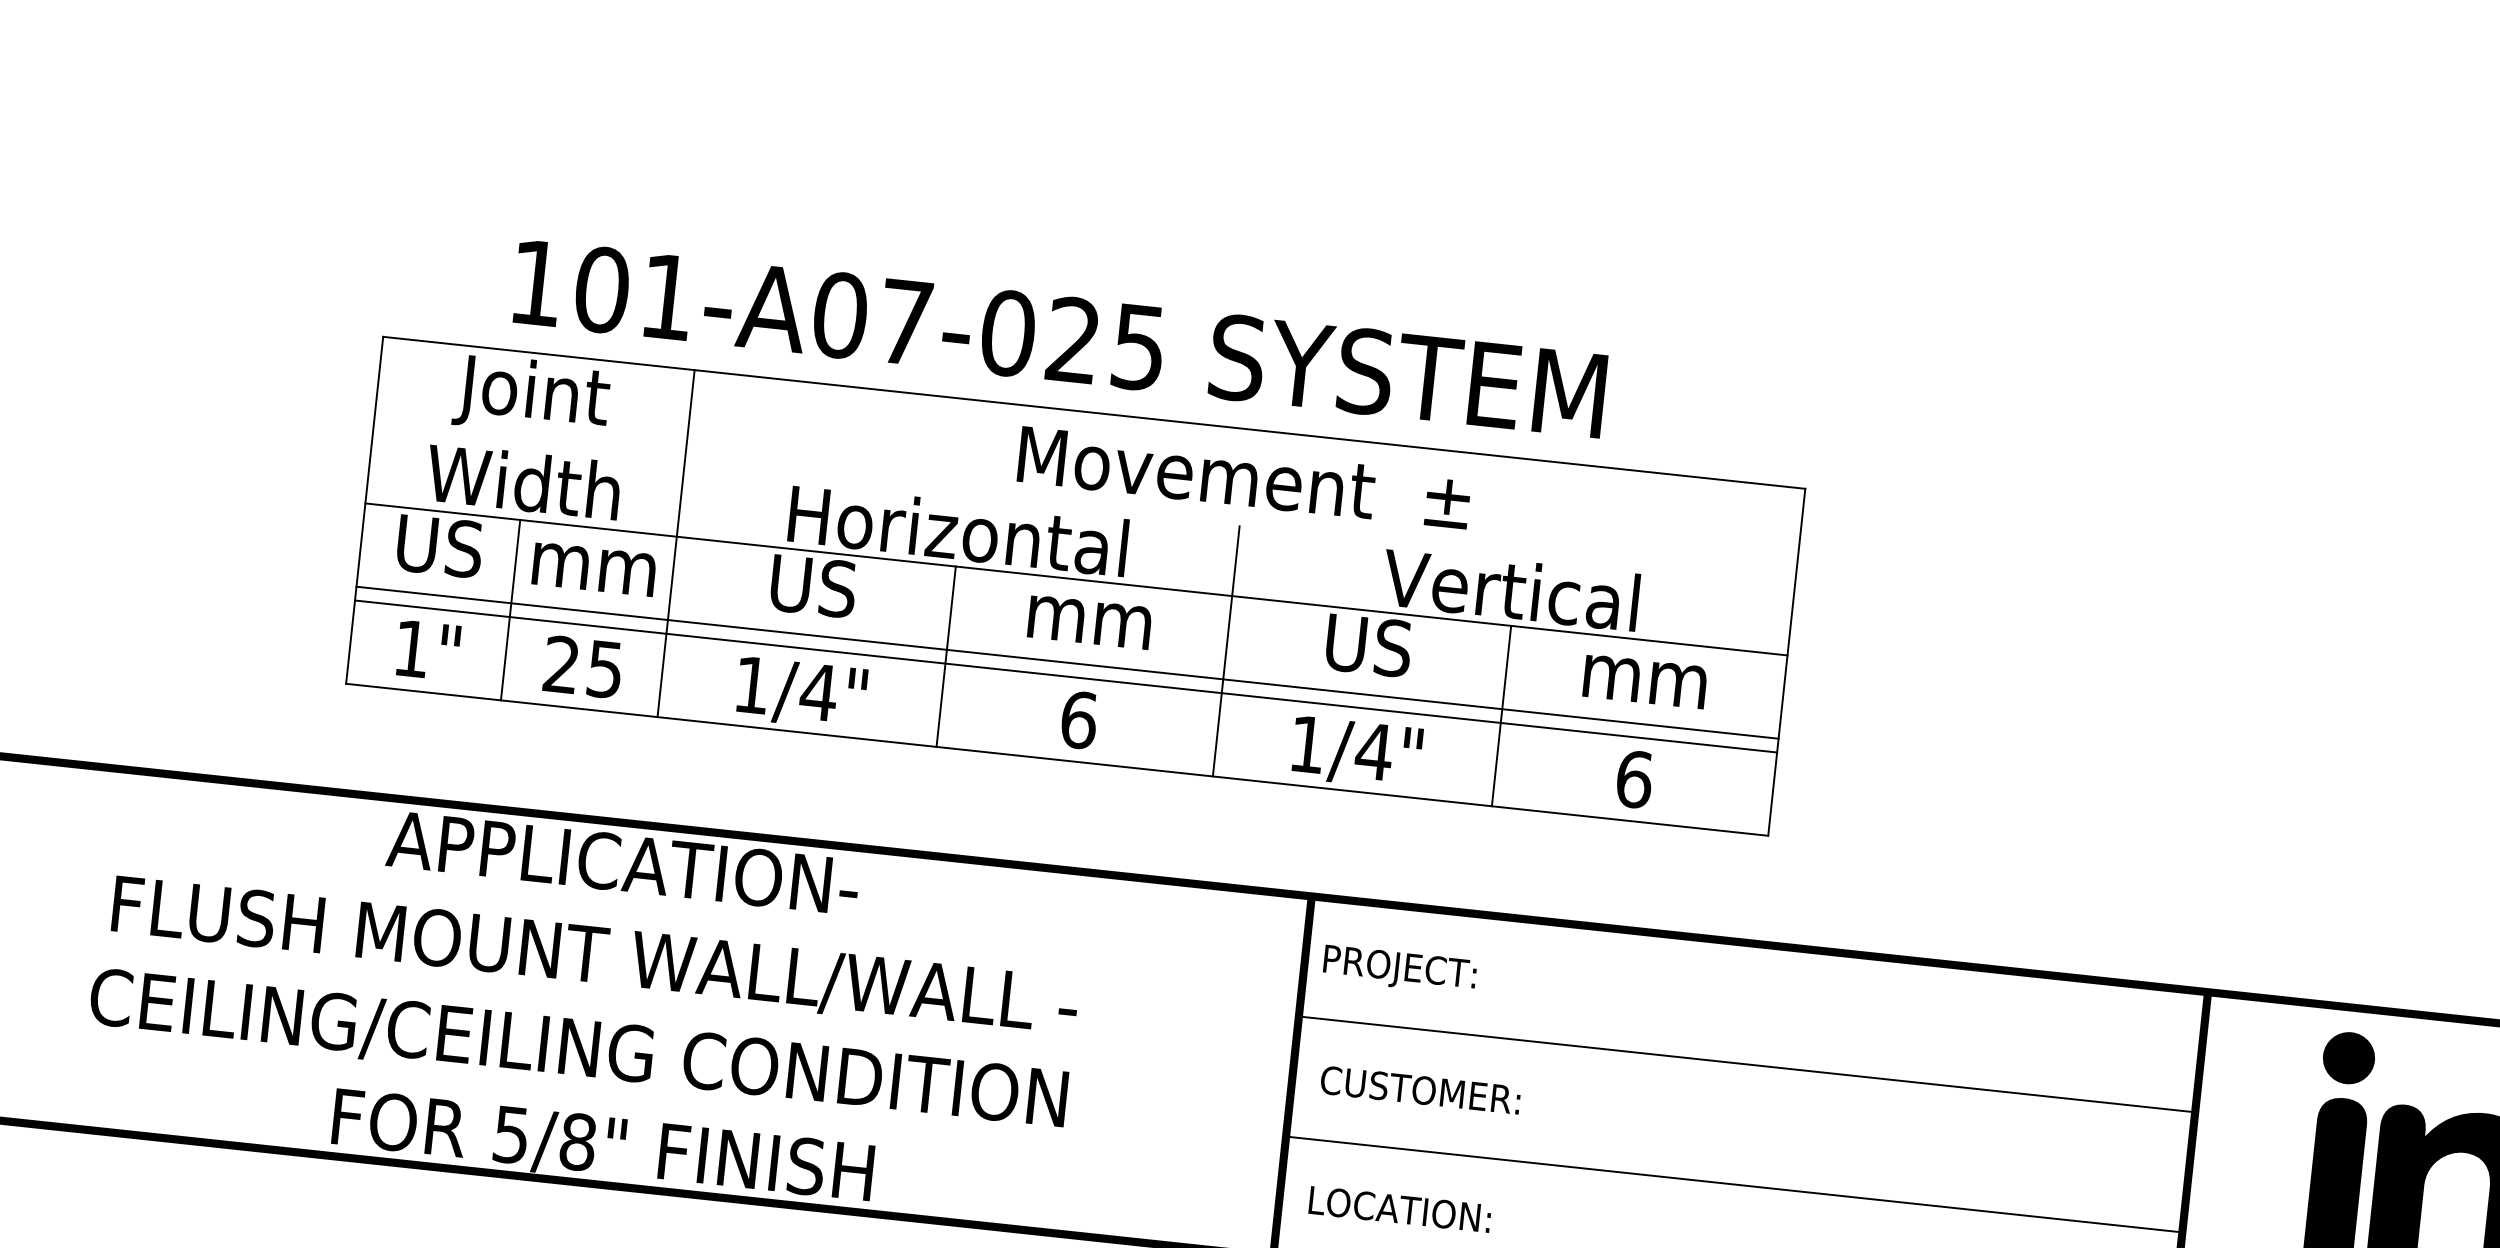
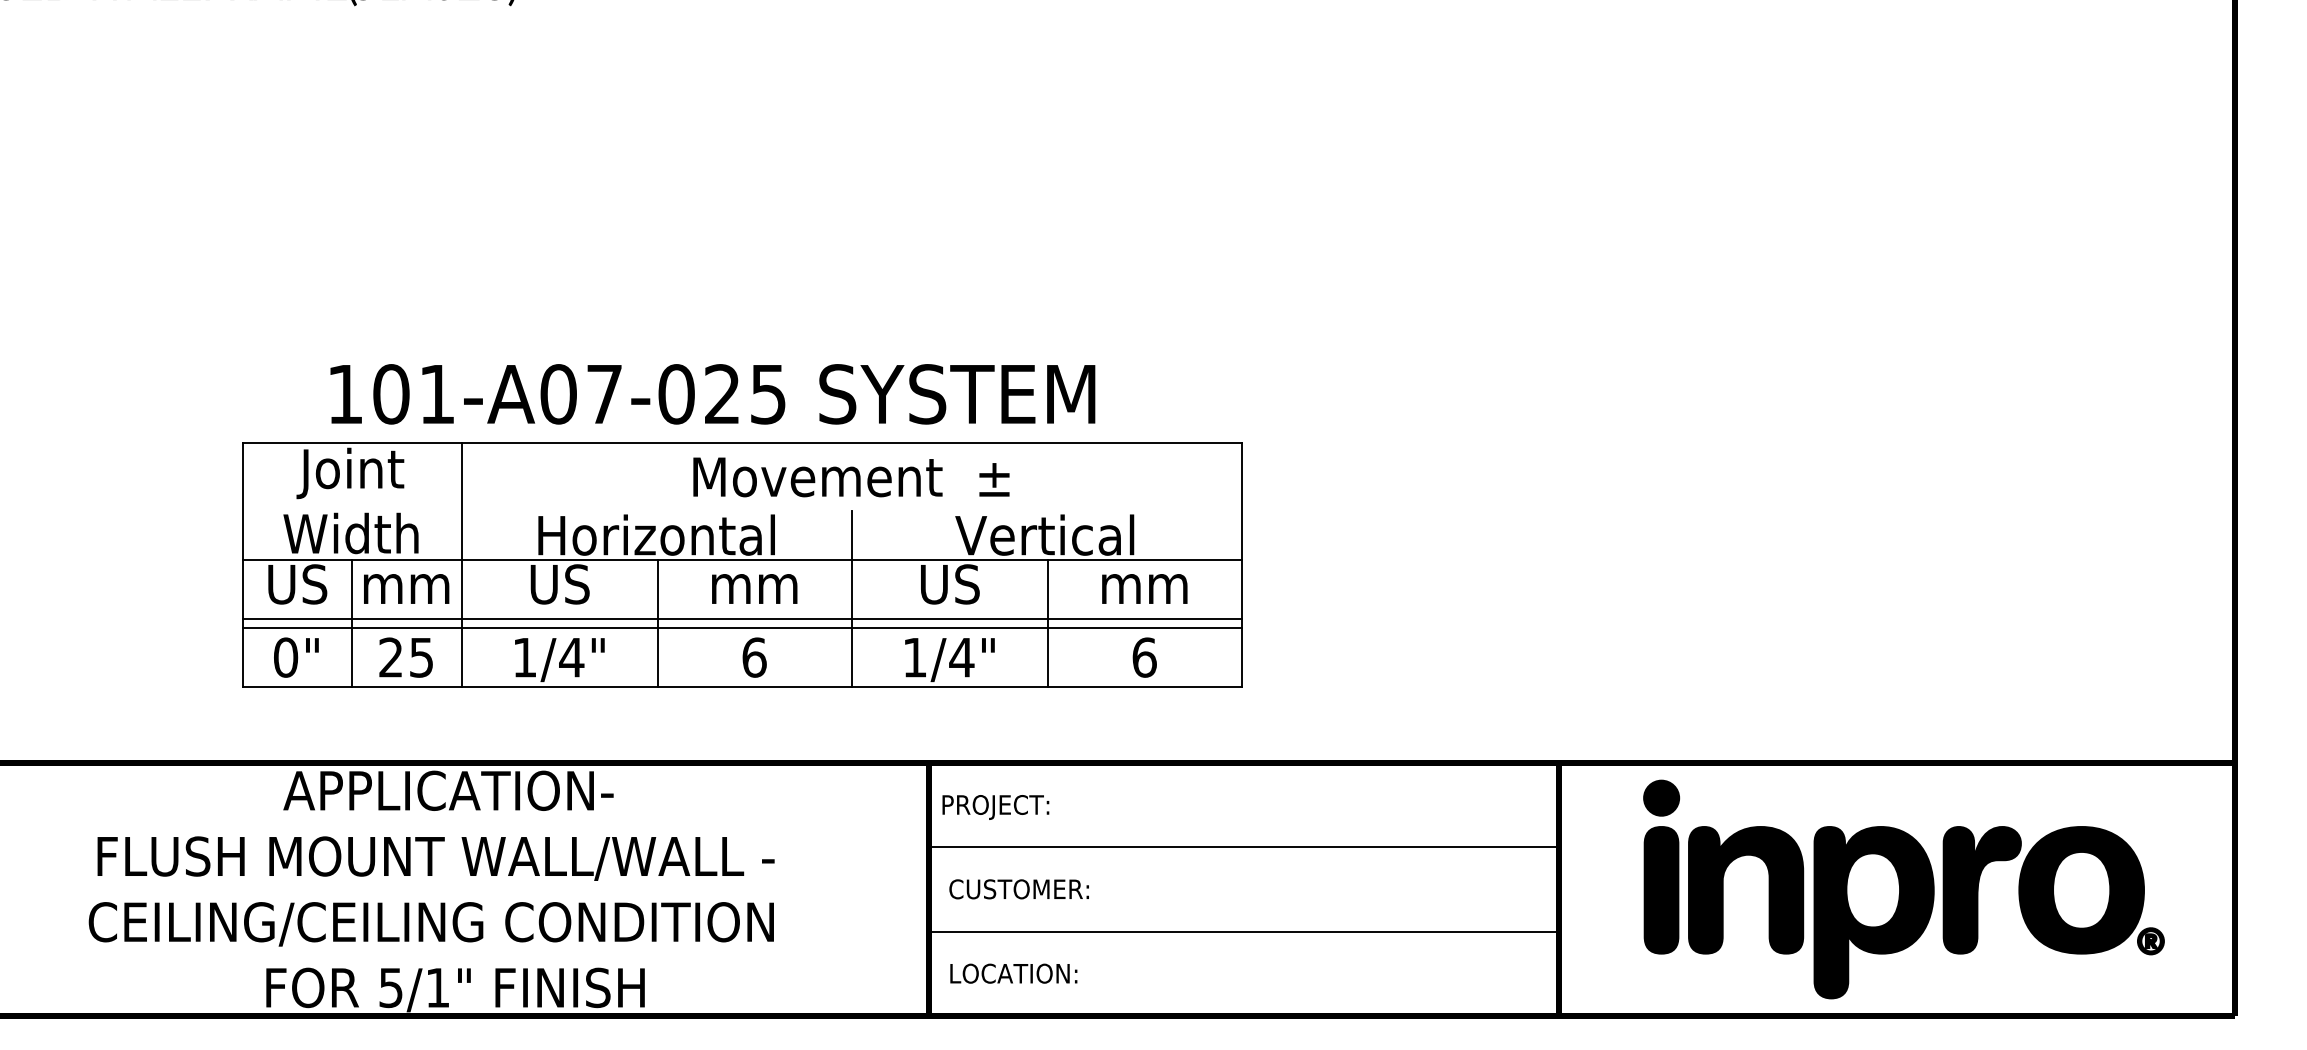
text: (412, 648) -> (286, 657), 1" -> 0"
text: (577, 1141) -> (437, 987), 5/8" -> 5/1"

